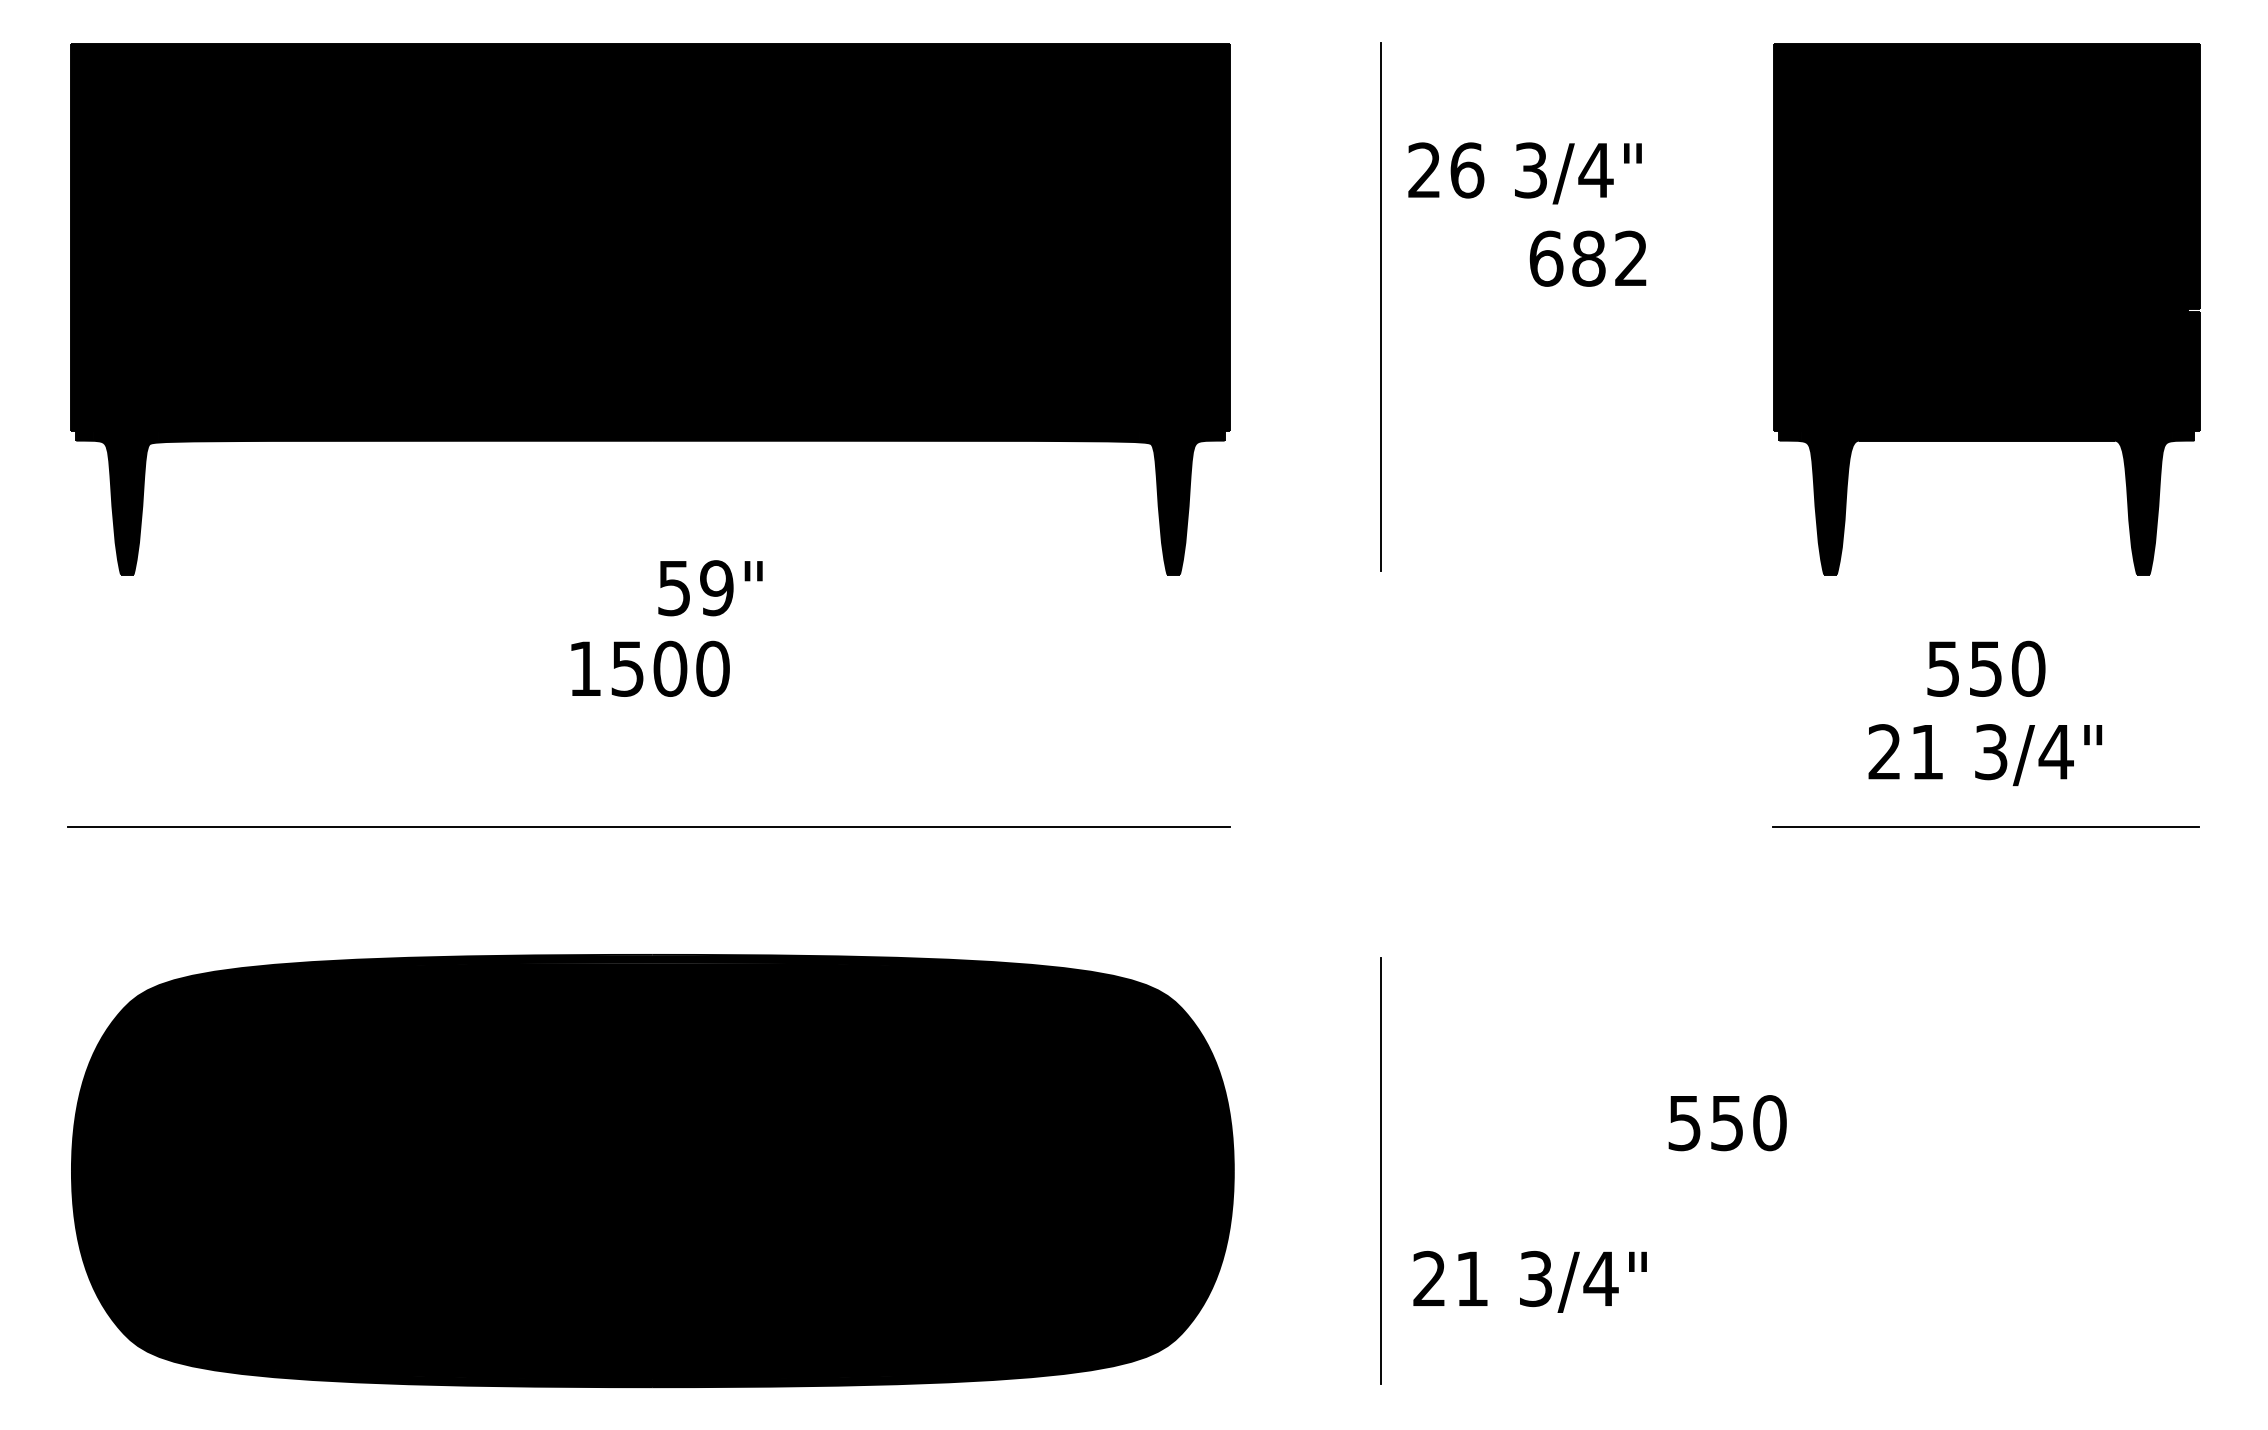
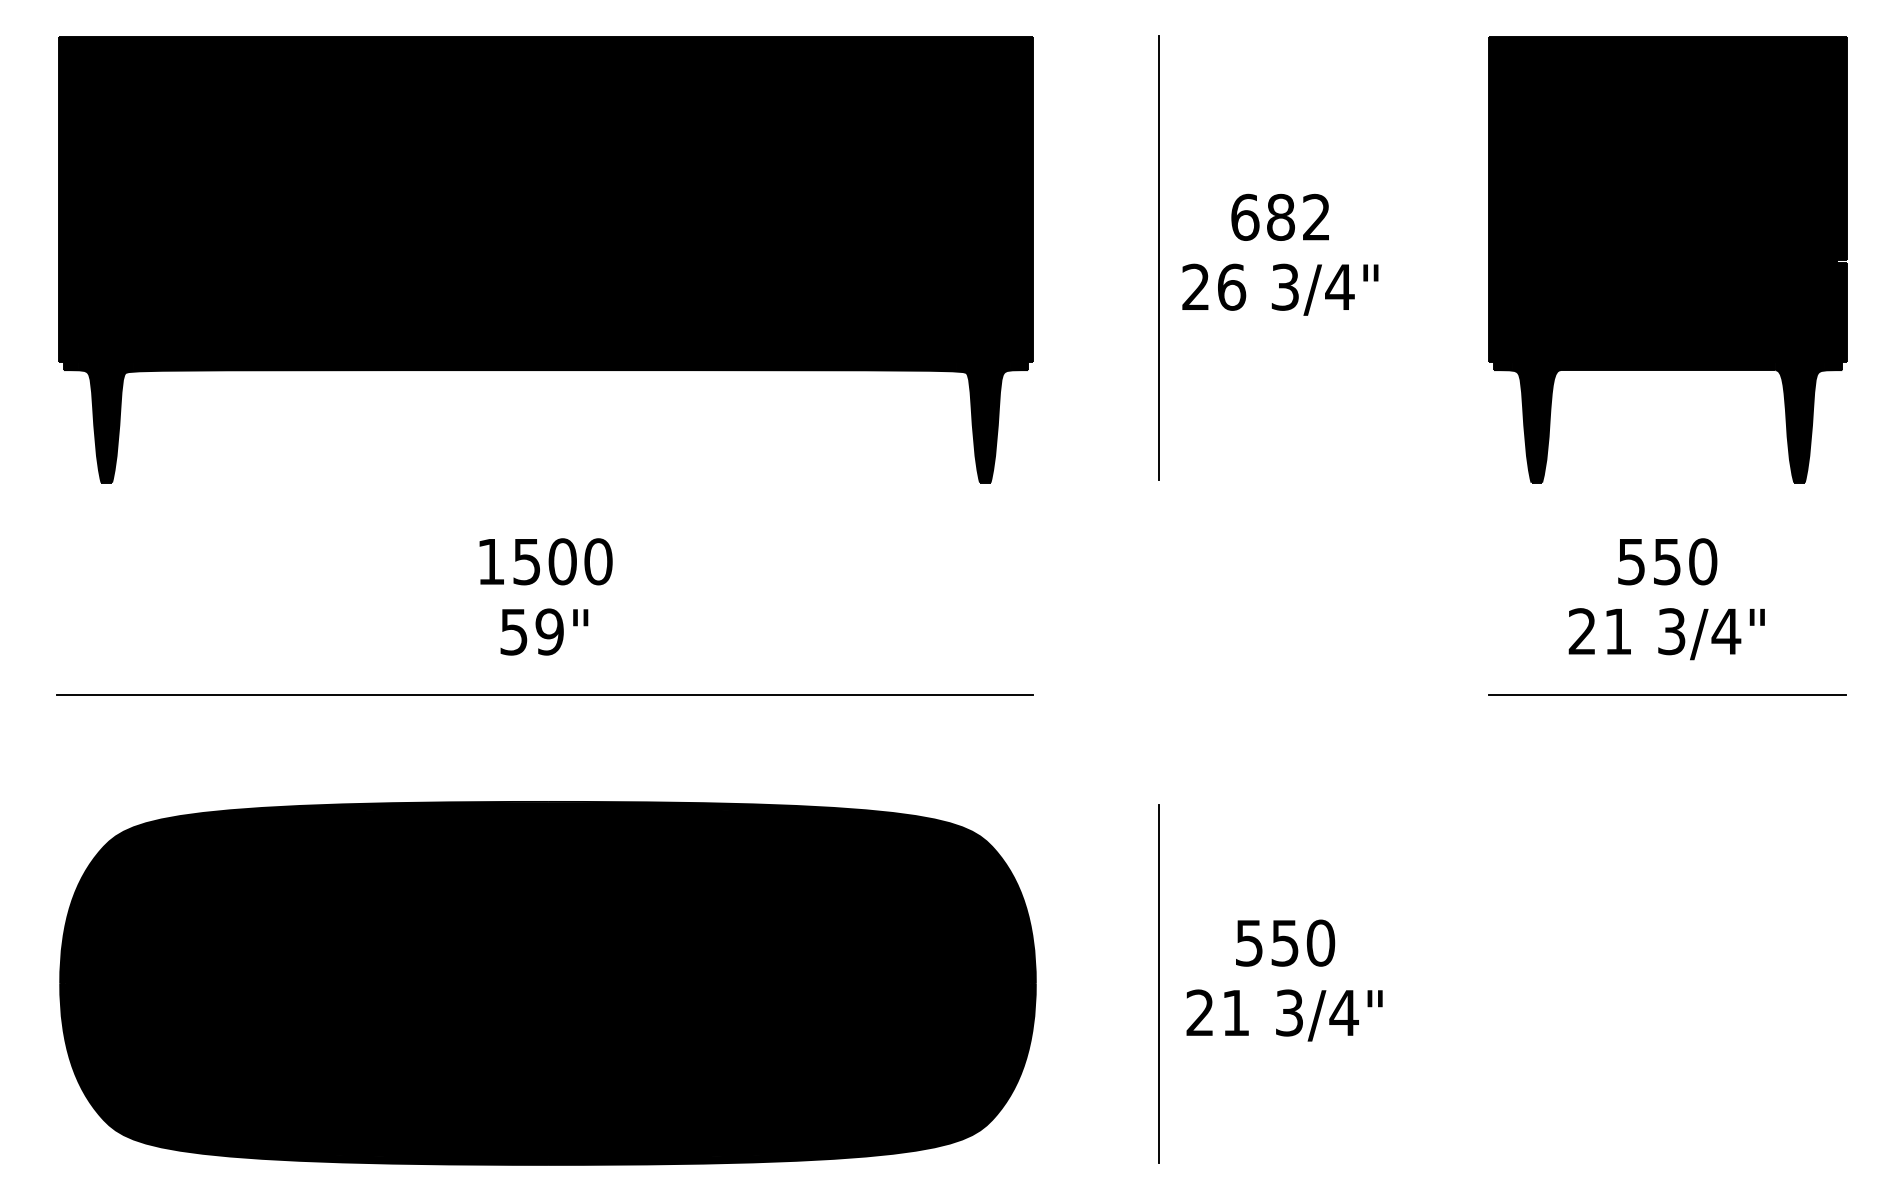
text: (1525, 173) -> (1280, 289), moved
text: (1587, 257) -> (1279, 216), moved
text: (710, 587) -> (544, 631), moved
text: (1727, 1122) -> (1285, 942), moved
text: (1530, 1281) -> (1284, 1015), moved

